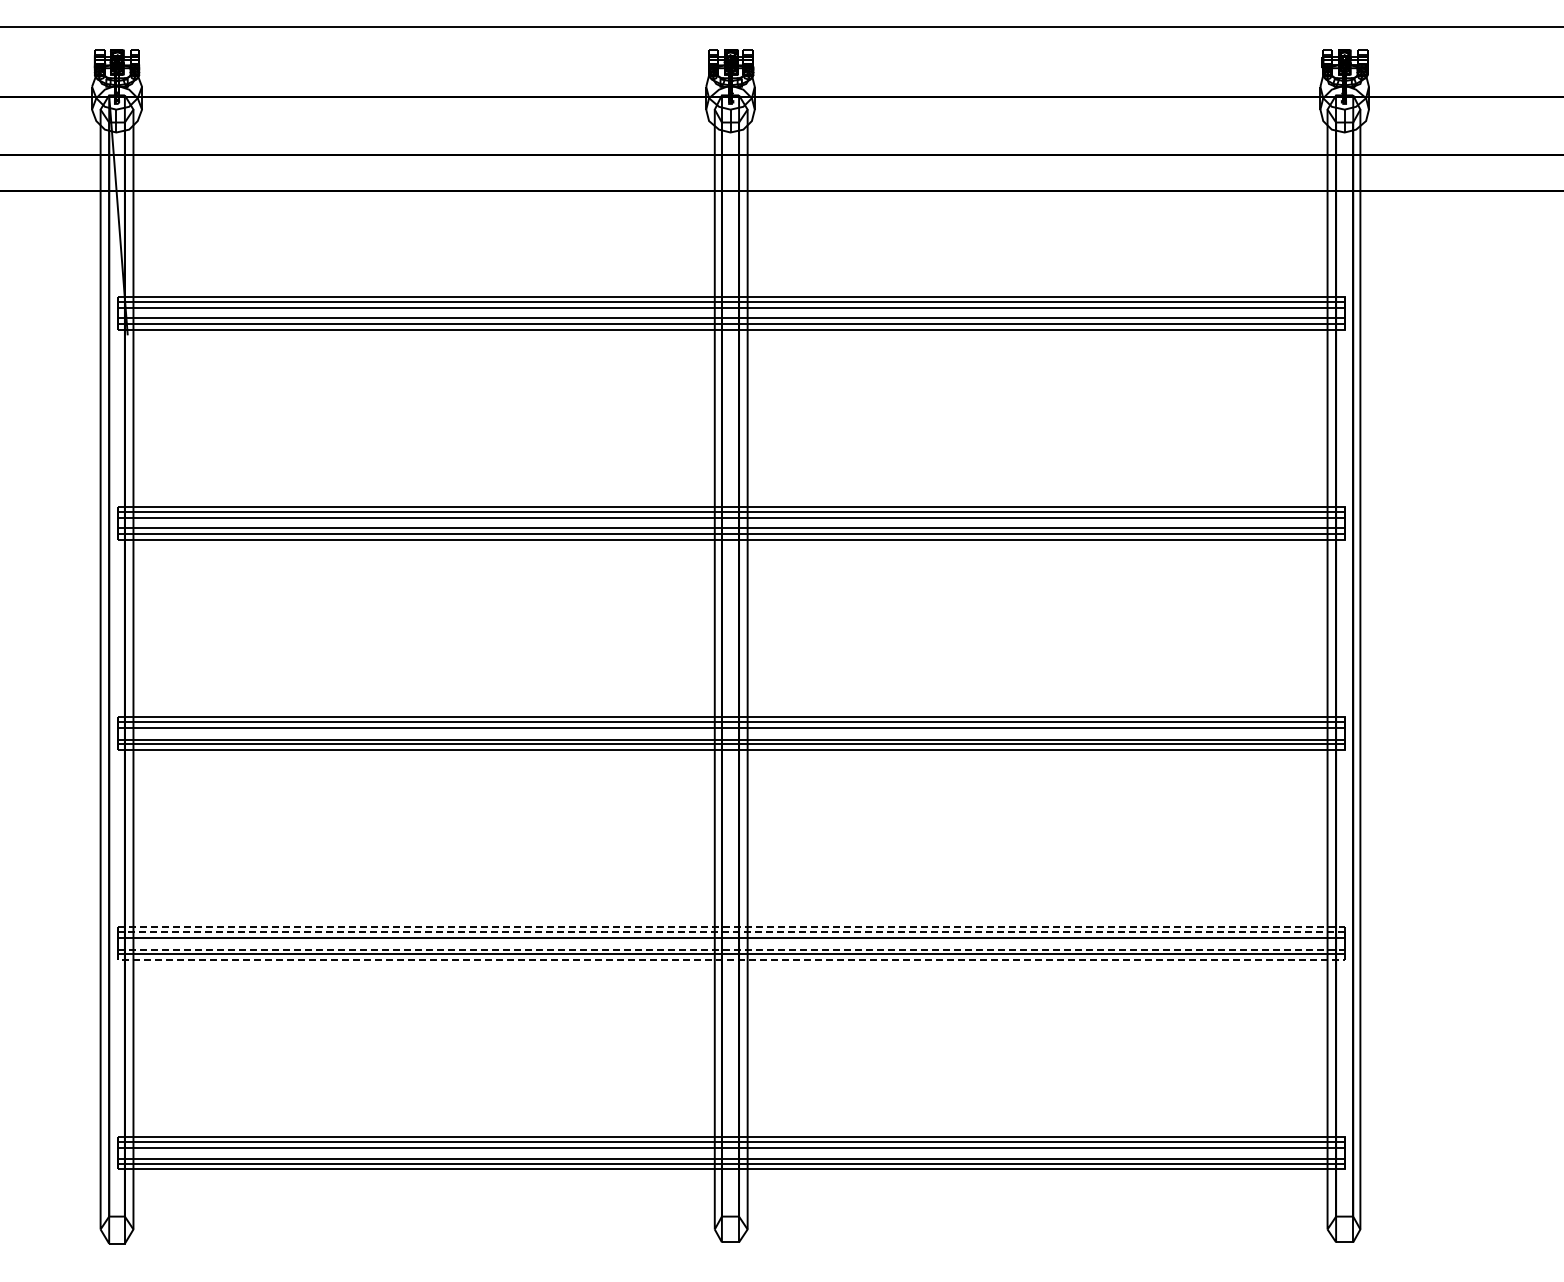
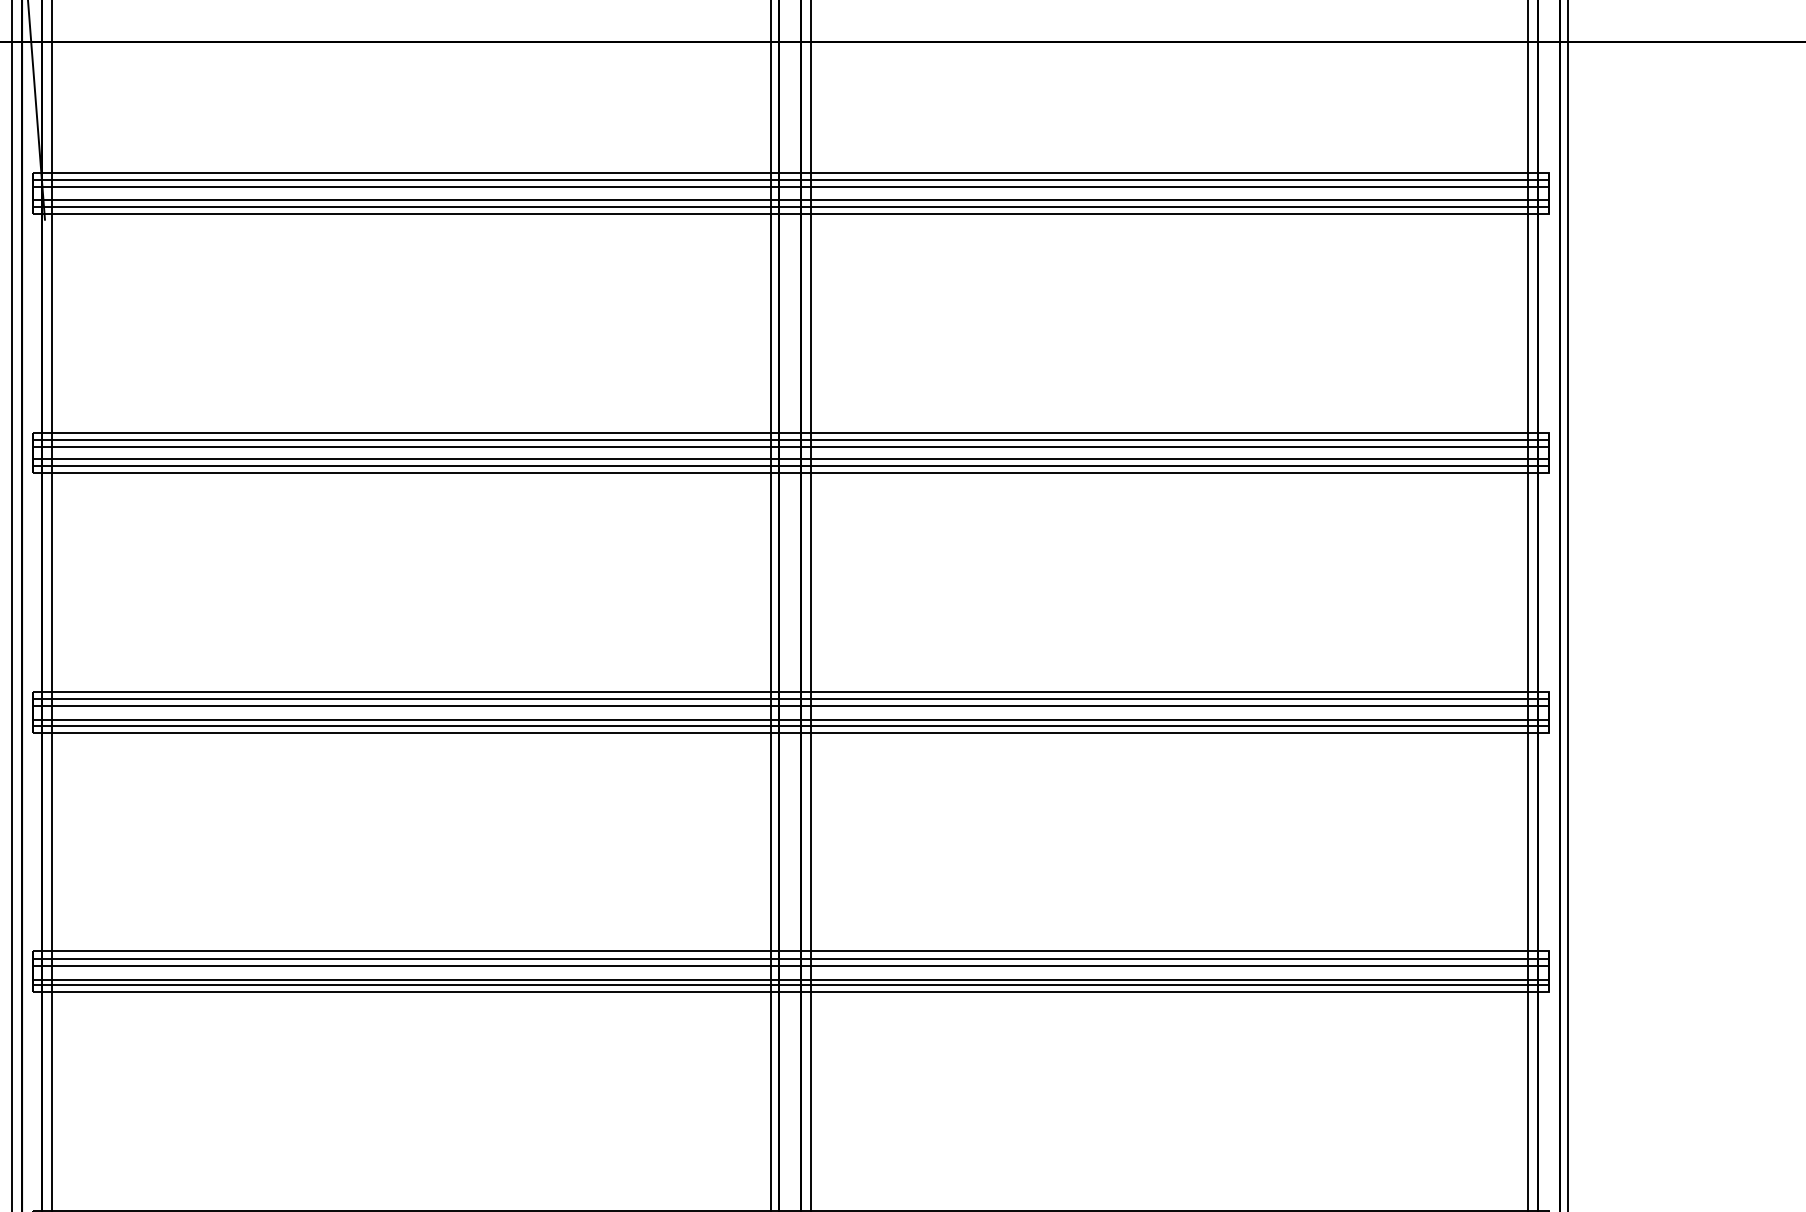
line: (1344, 929) -> (1548, 954), dashed -> solid
line: (1344, 954) -> (1548, 985), dashed -> solid

